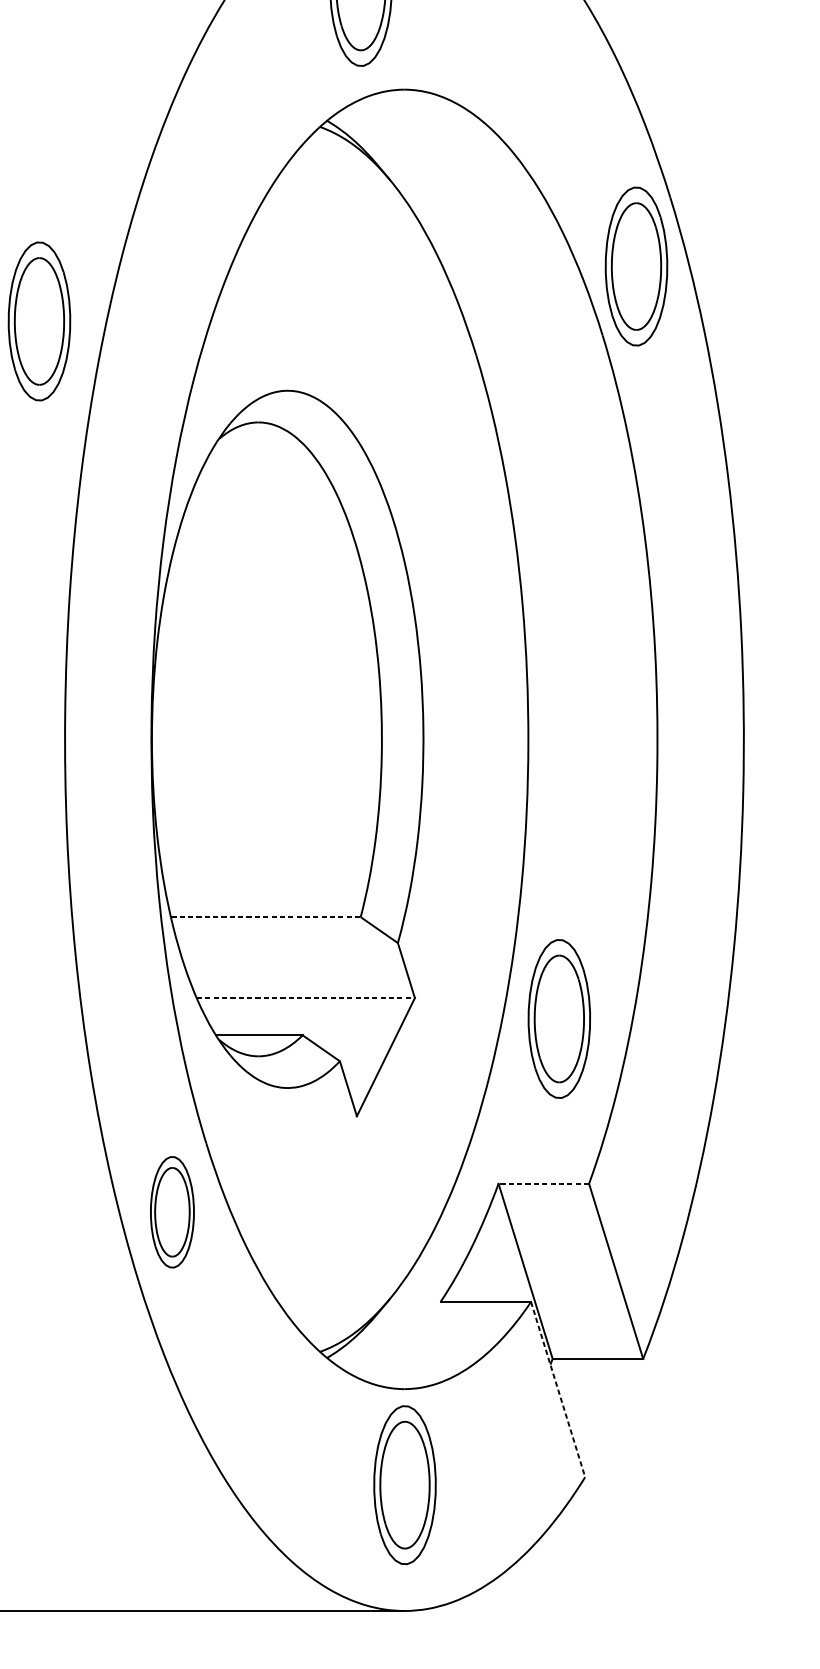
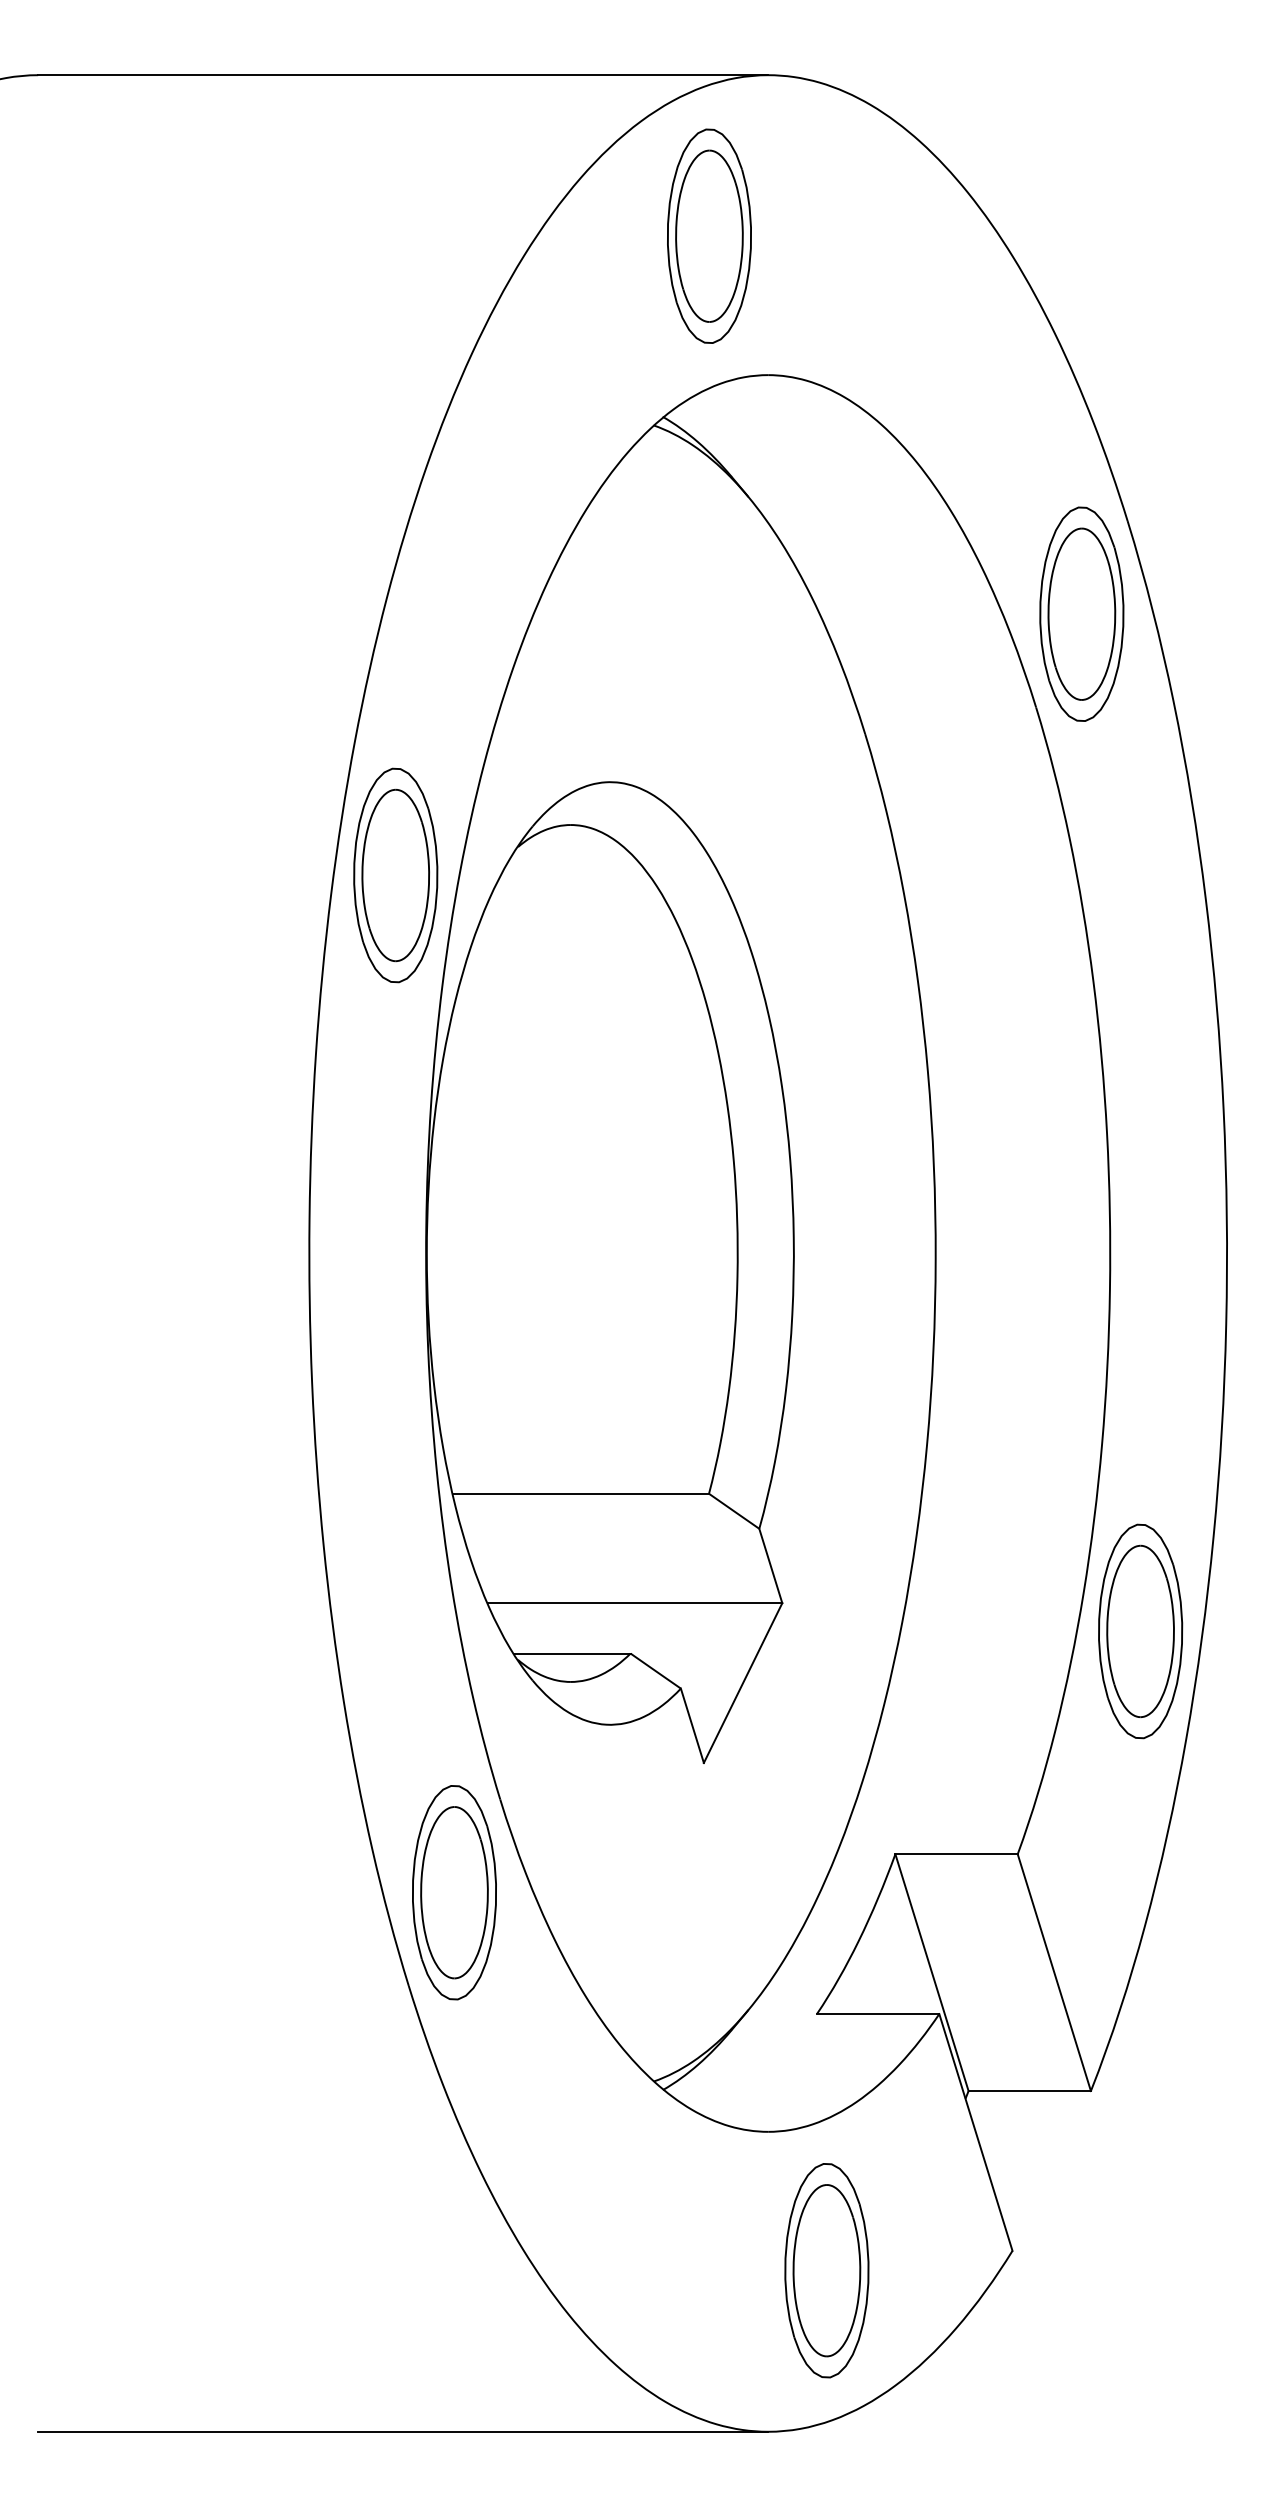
part: (39, 321) -> (395, 875), moved
line: (266, 916) -> (581, 1493), dashed -> solid
line: (306, 998) -> (635, 1603), dashed -> solid
part: (559, 1019) -> (1140, 1631), moved
line: (543, 1183) -> (956, 1854), dashed -> solid
part: (172, 1212) -> (454, 1892), size x1.43
line: (557, 1389) -> (975, 2132), dashed -> solid
part: (404, 1485) -> (826, 2270), moved

